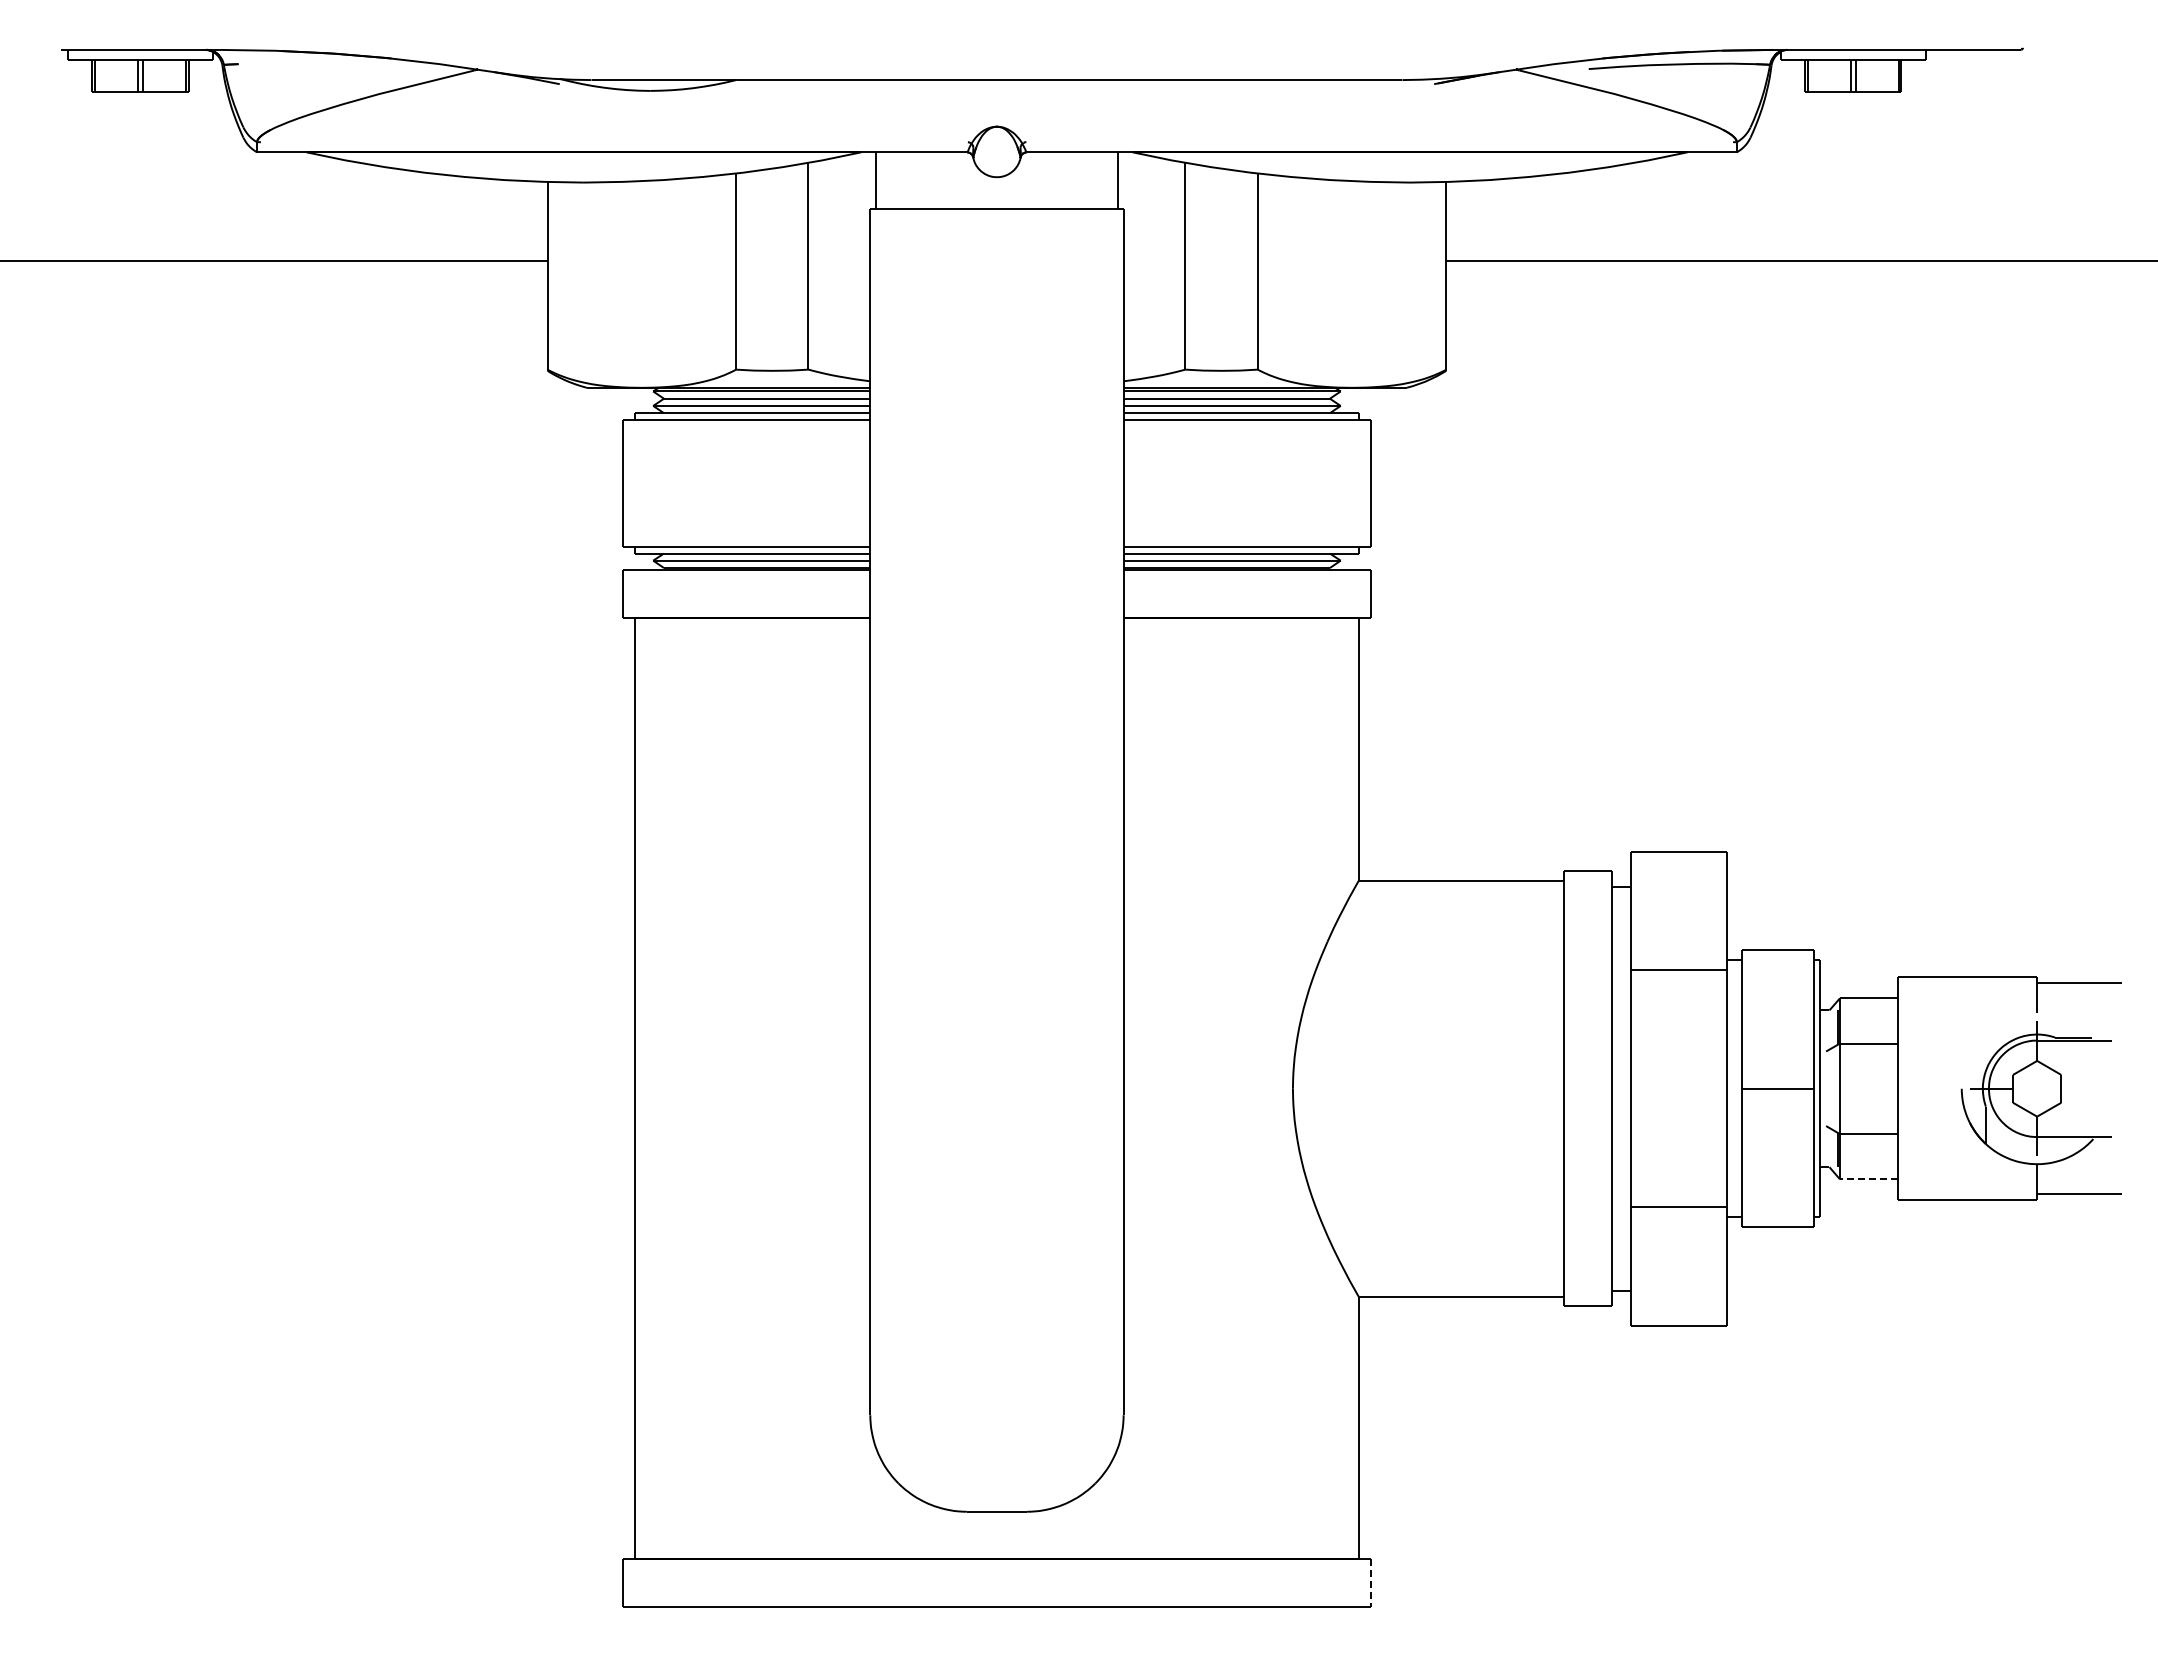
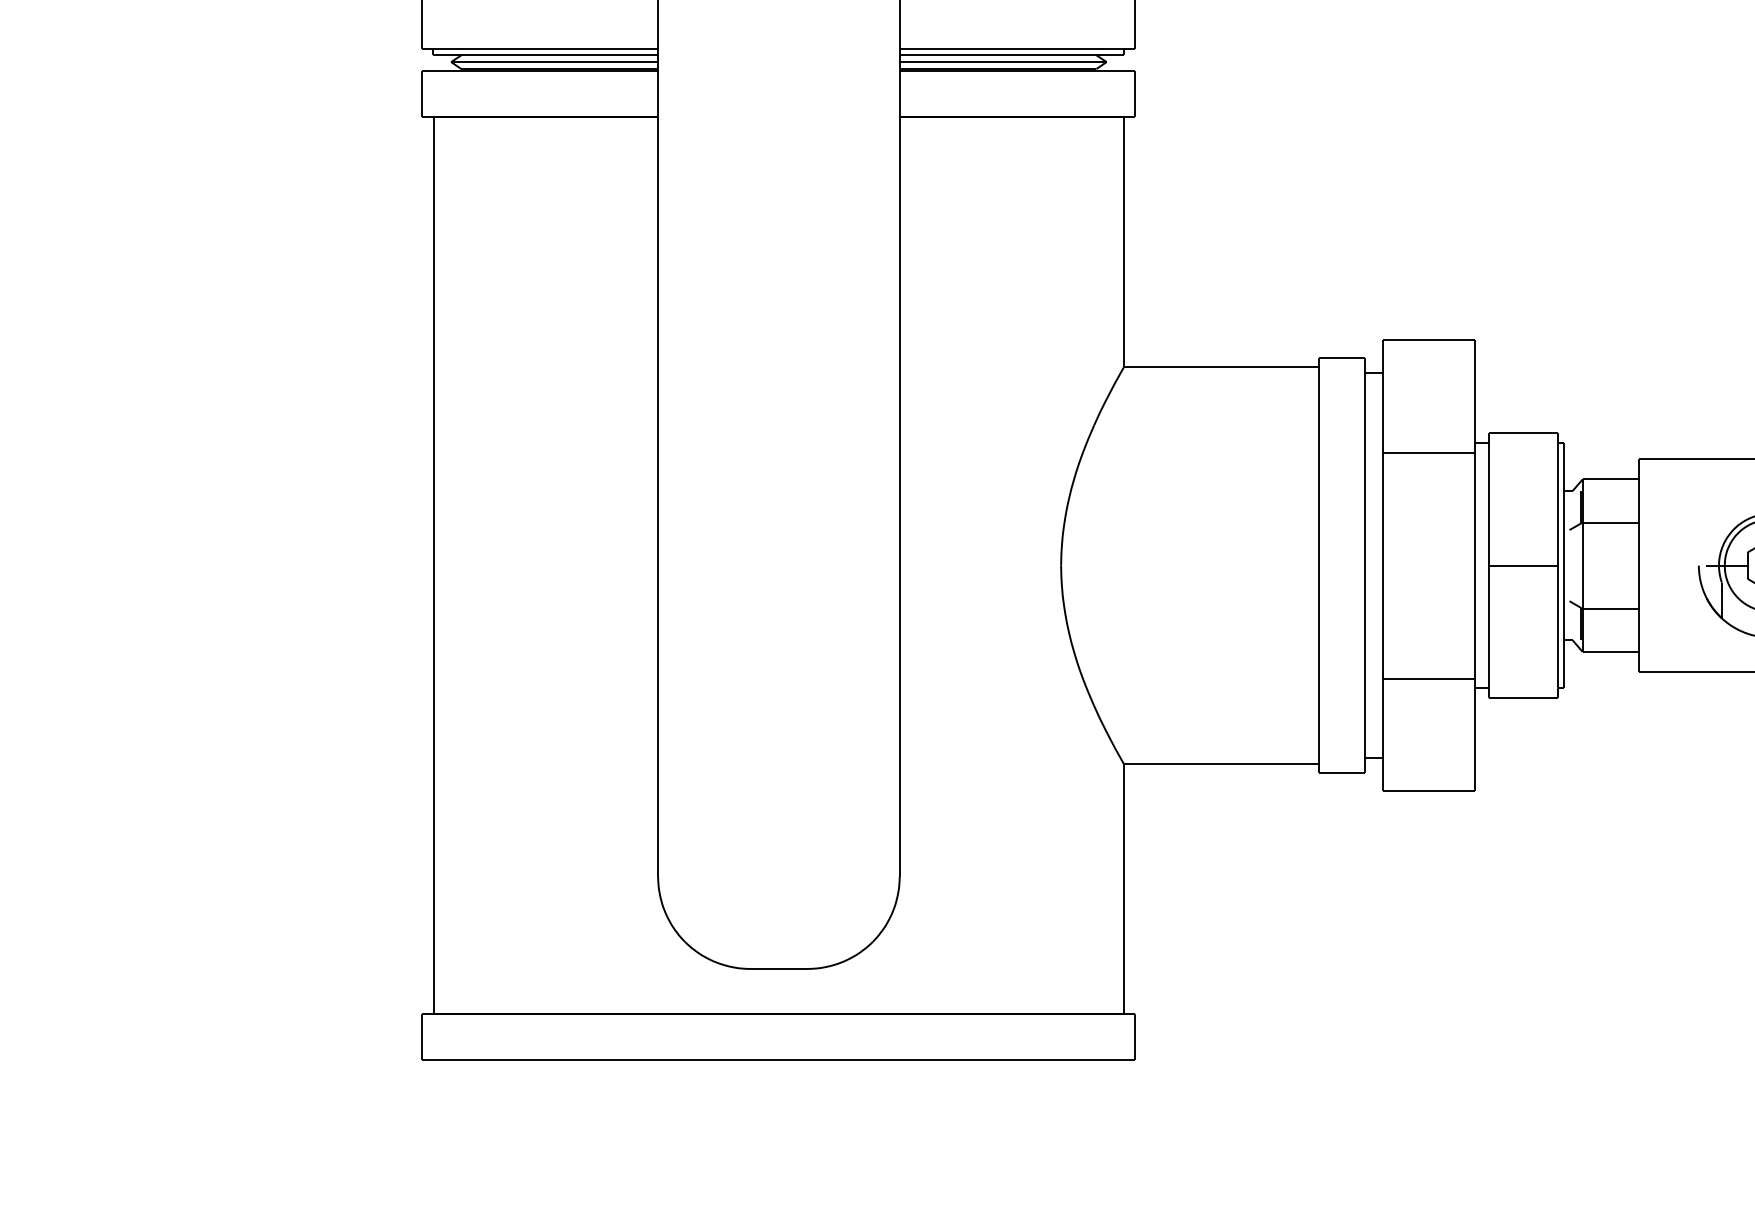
line: (1868, 1179) -> (1609, 652), dashed -> solid
line: (1370, 1583) -> (1135, 1037), dashed -> solid

